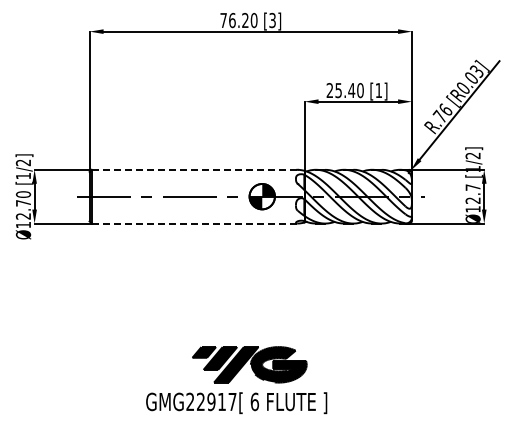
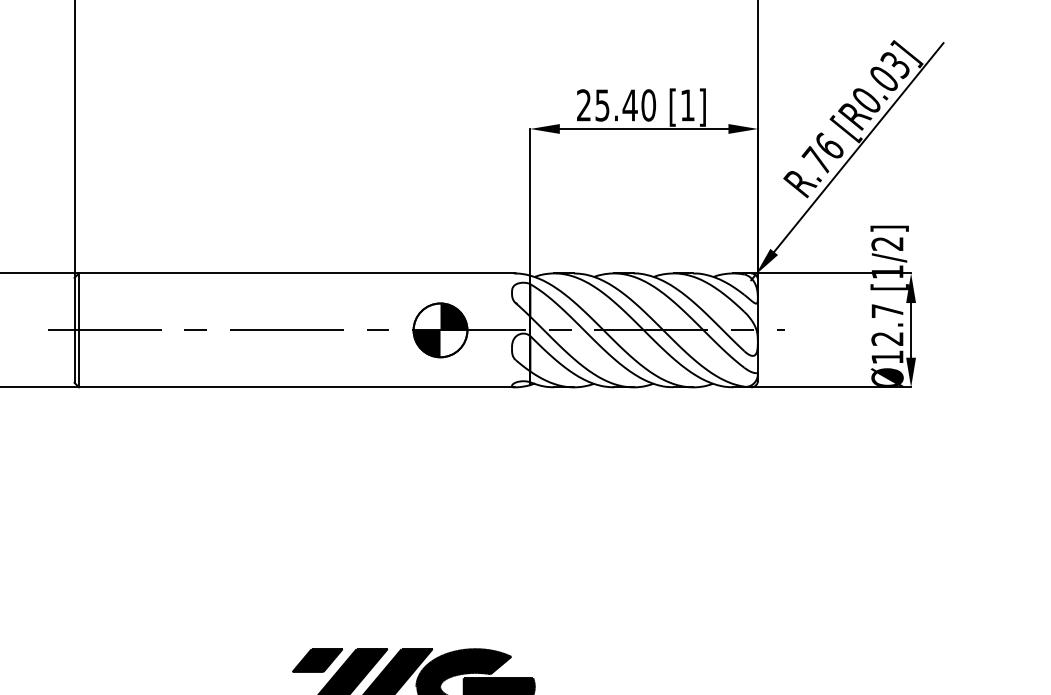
line: (194, 169) -> (296, 272), dashed -> solid
line: (194, 223) -> (296, 387), dashed -> solid

